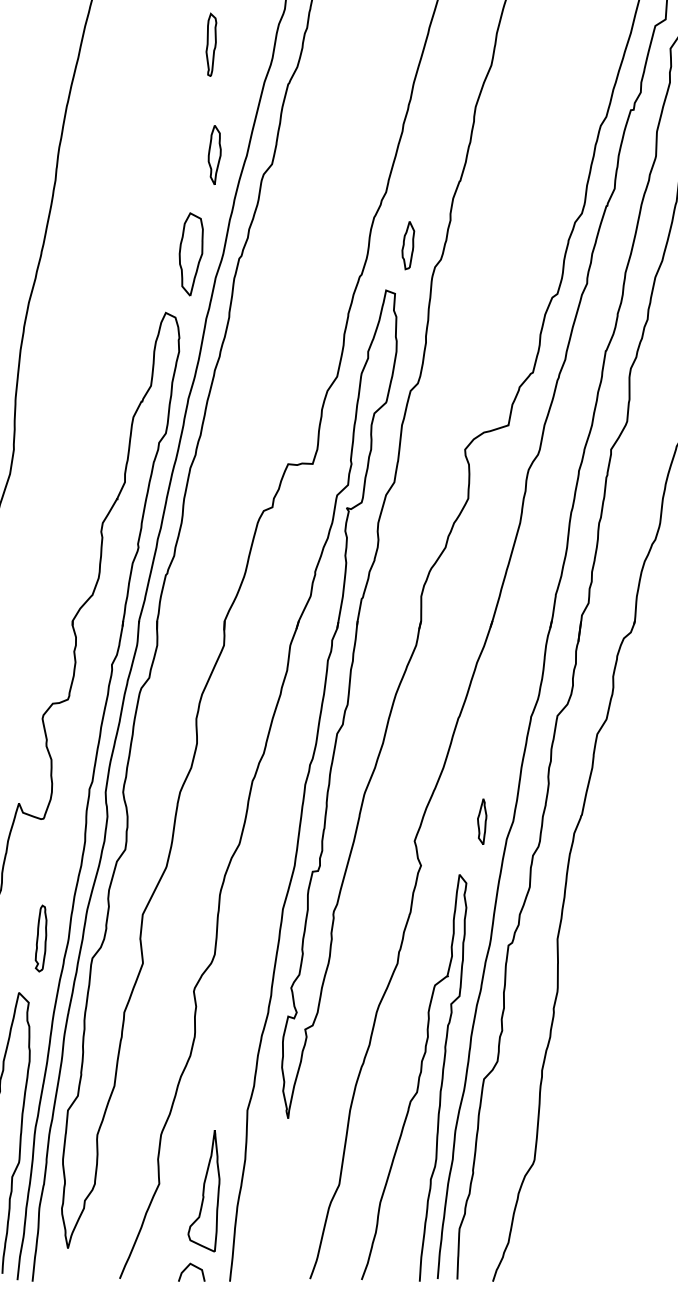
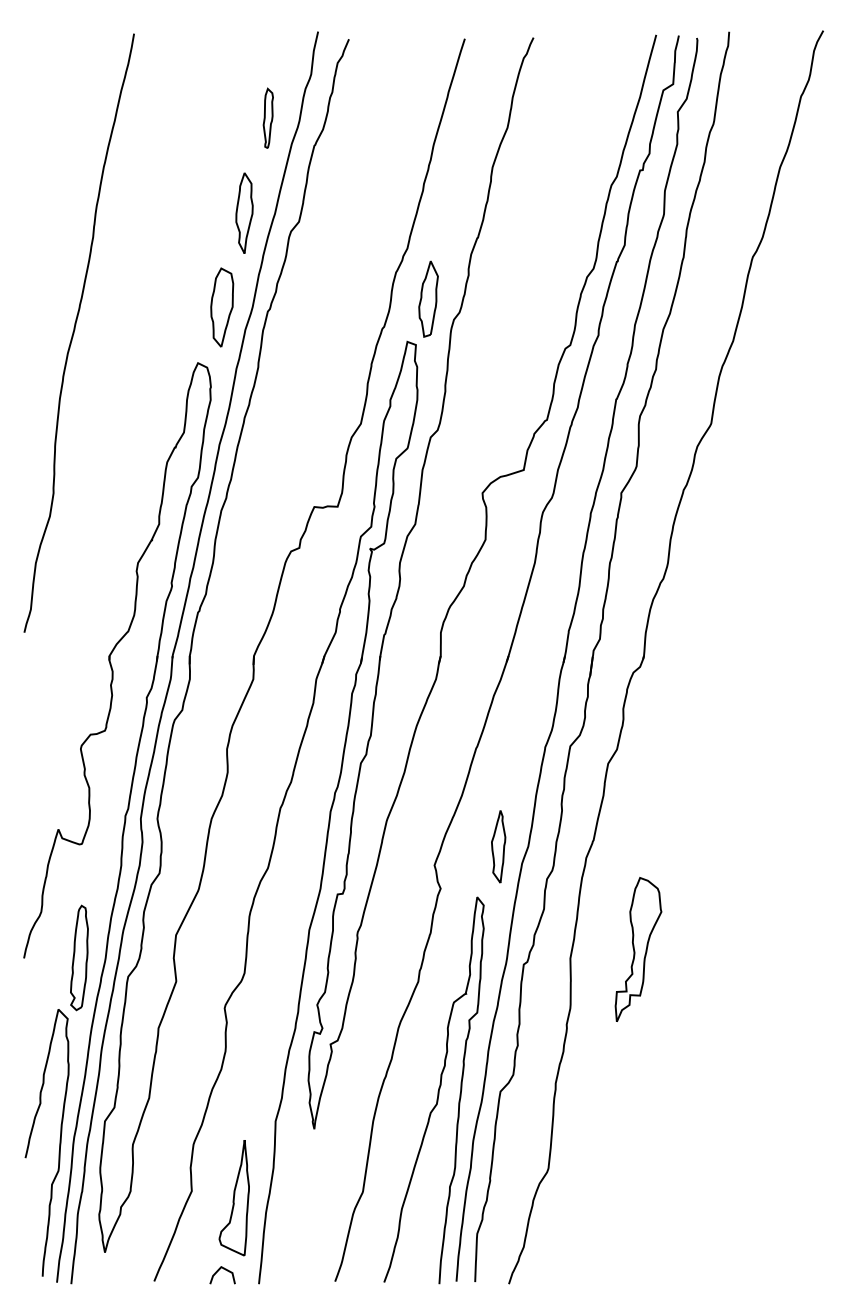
part: (210, 43) -> (267, 117), moved
part: (214, 154) -> (244, 212), size x1.43
part: (408, 244) -> (428, 298), size x1.67
part: (481, 821) -> (498, 846), size x1.67
part: (629, 929) -> (638, 949), added
part: (41, 938) -> (79, 957), size x1.67

